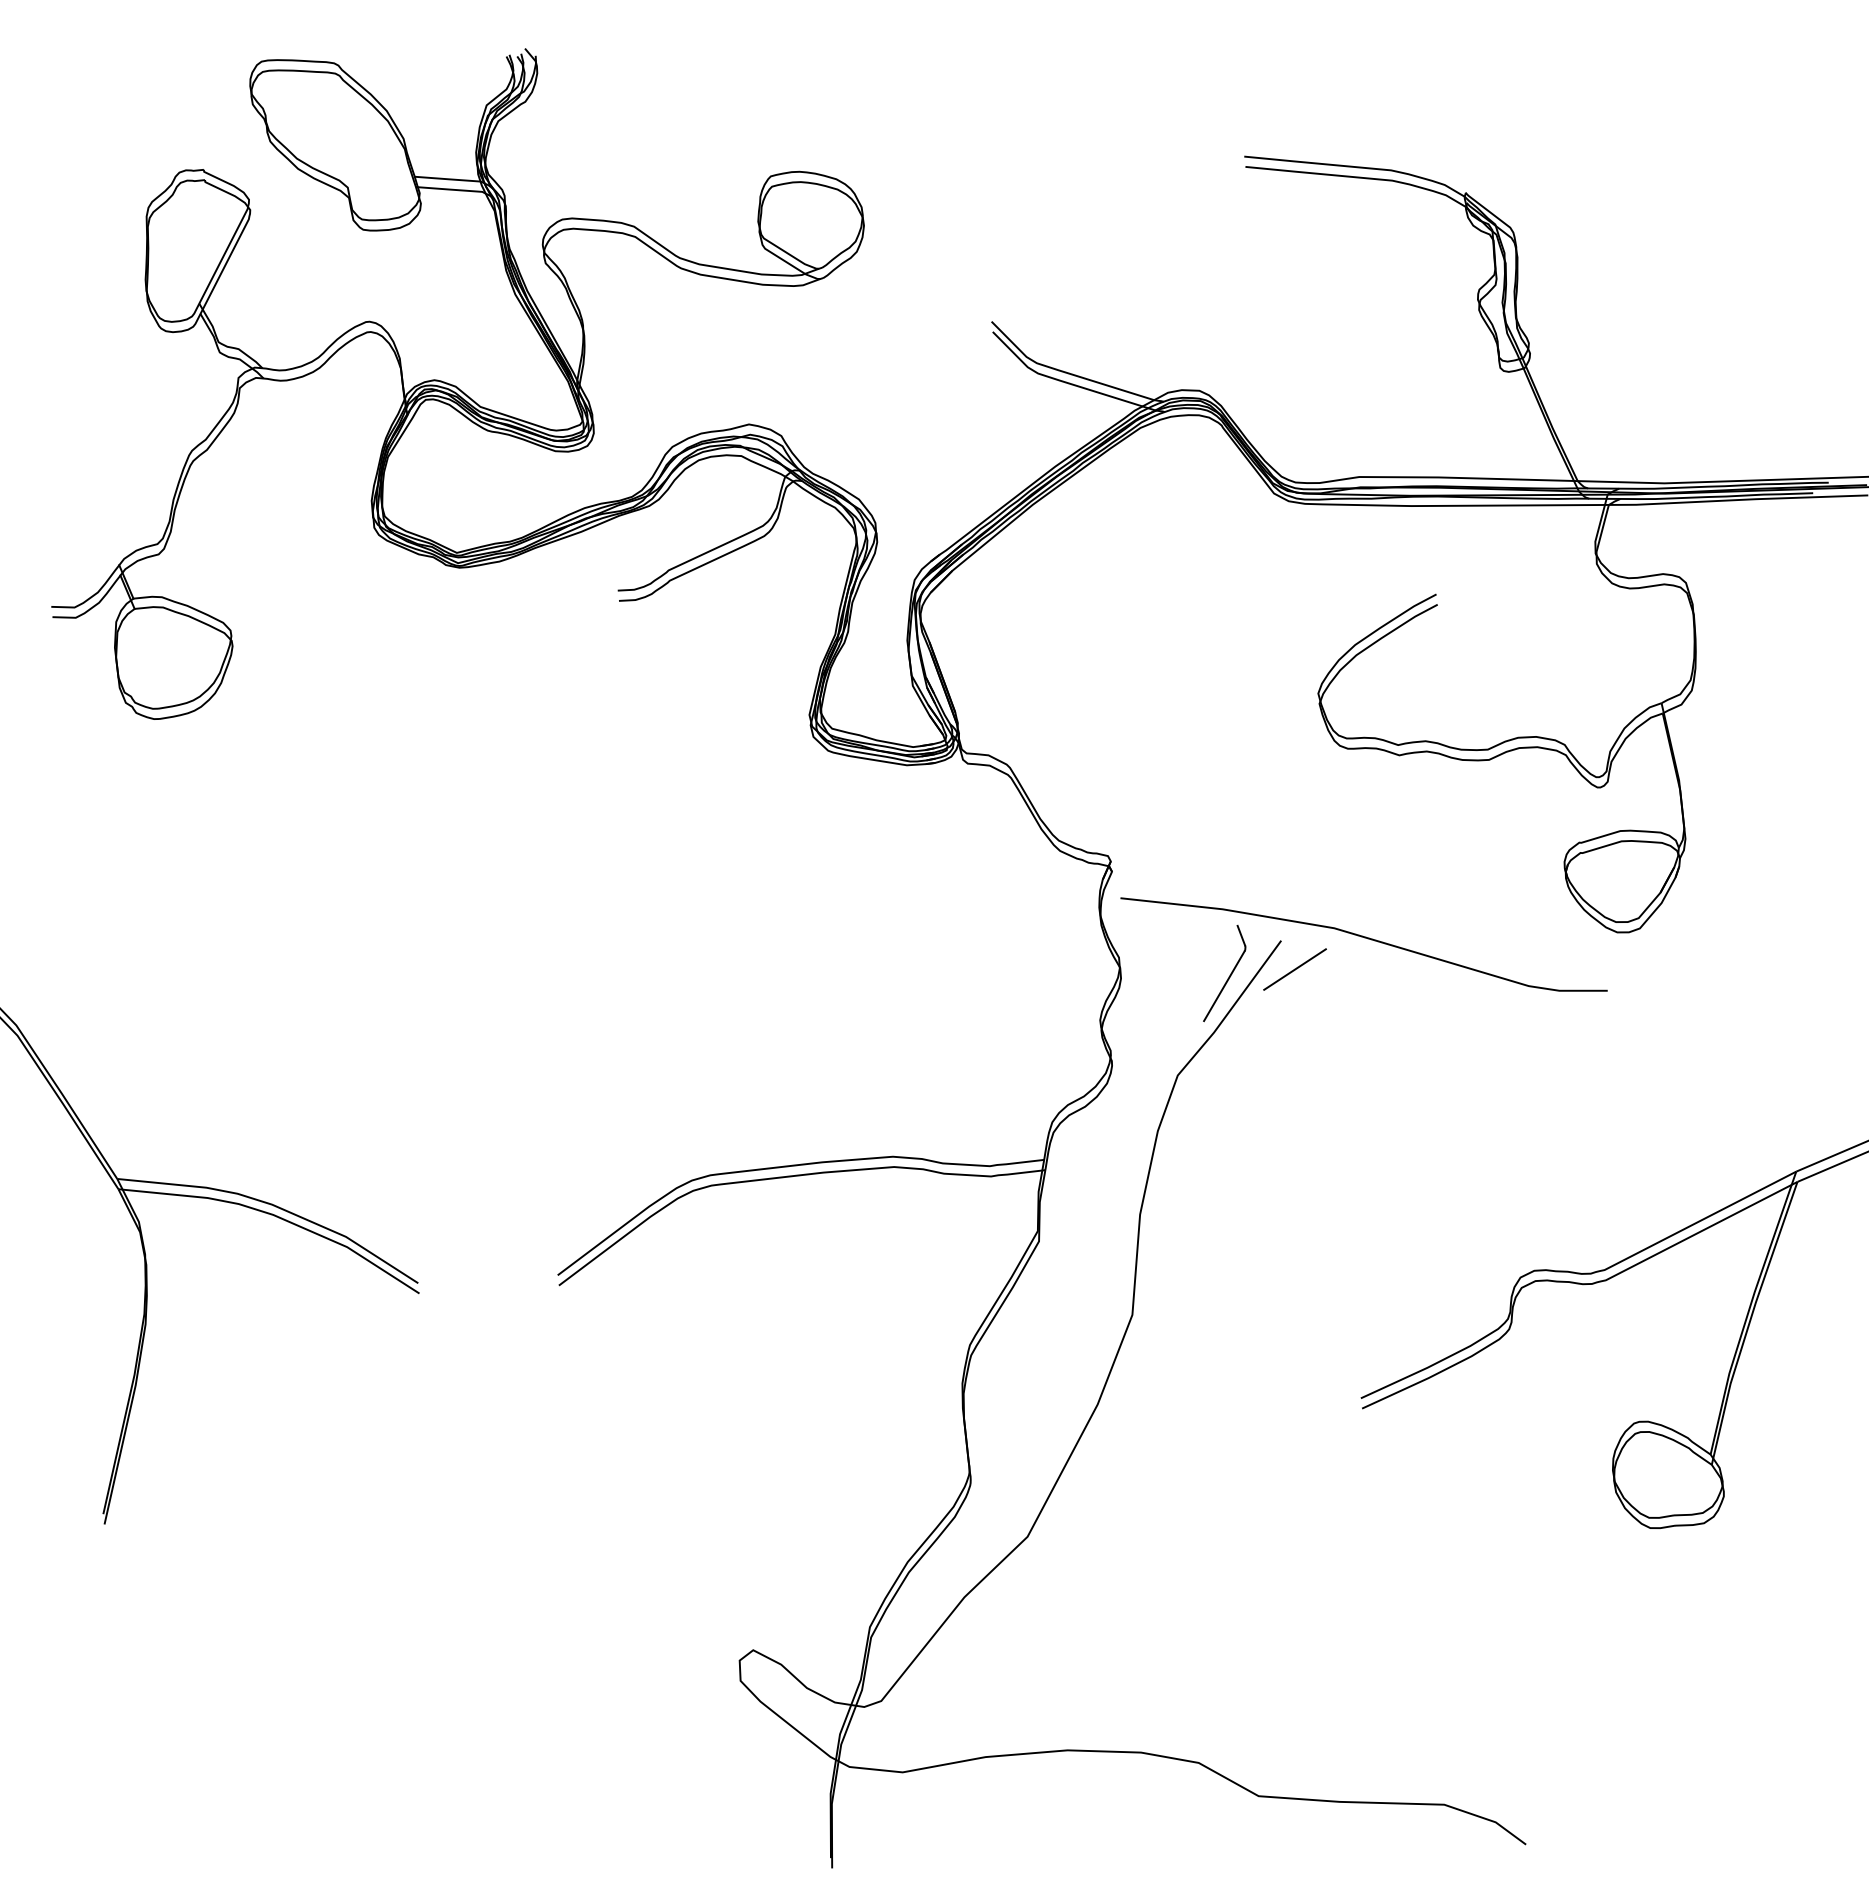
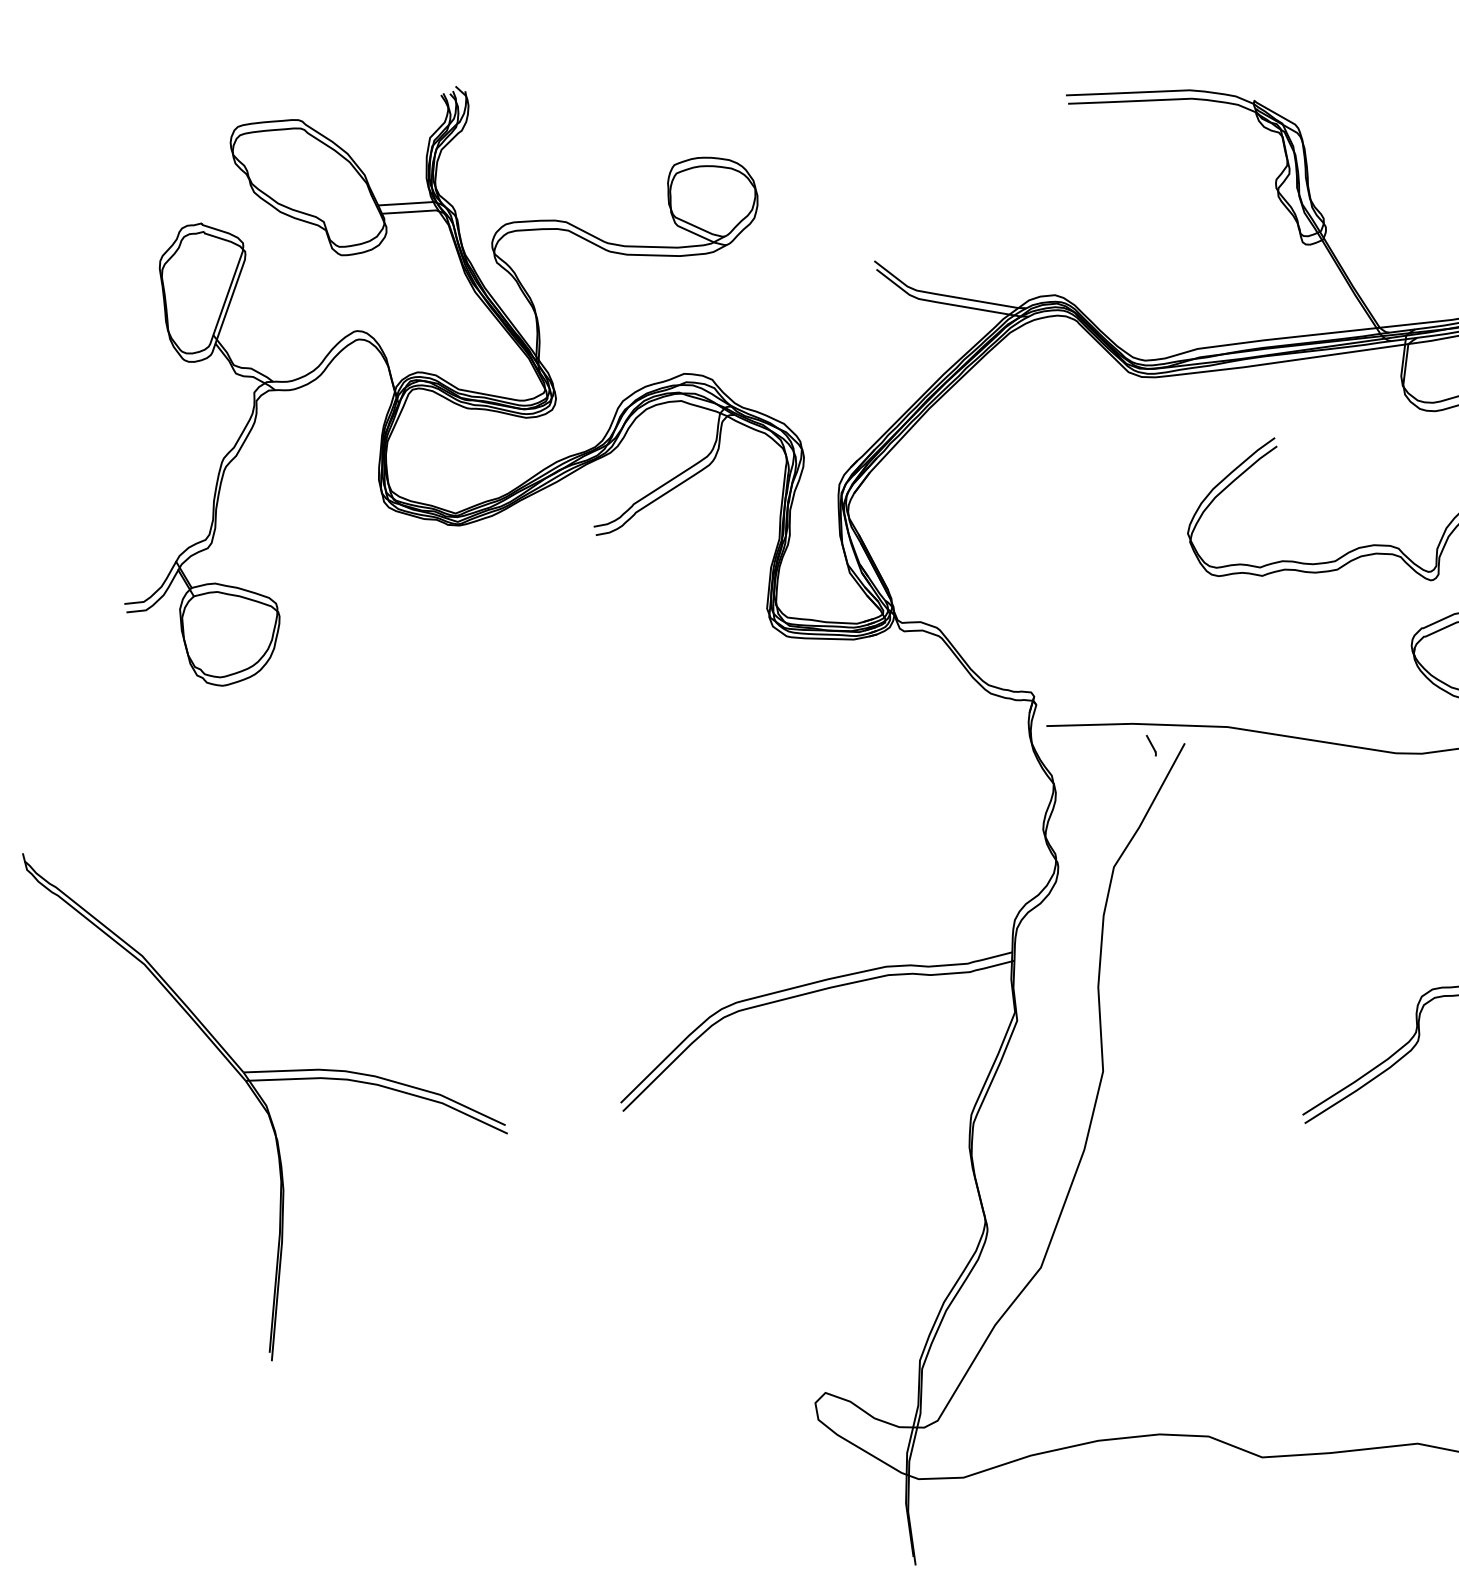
line: (1294, 969) -> (1199, 765), removed
line: (1224, 986) -> (1142, 787), removed

